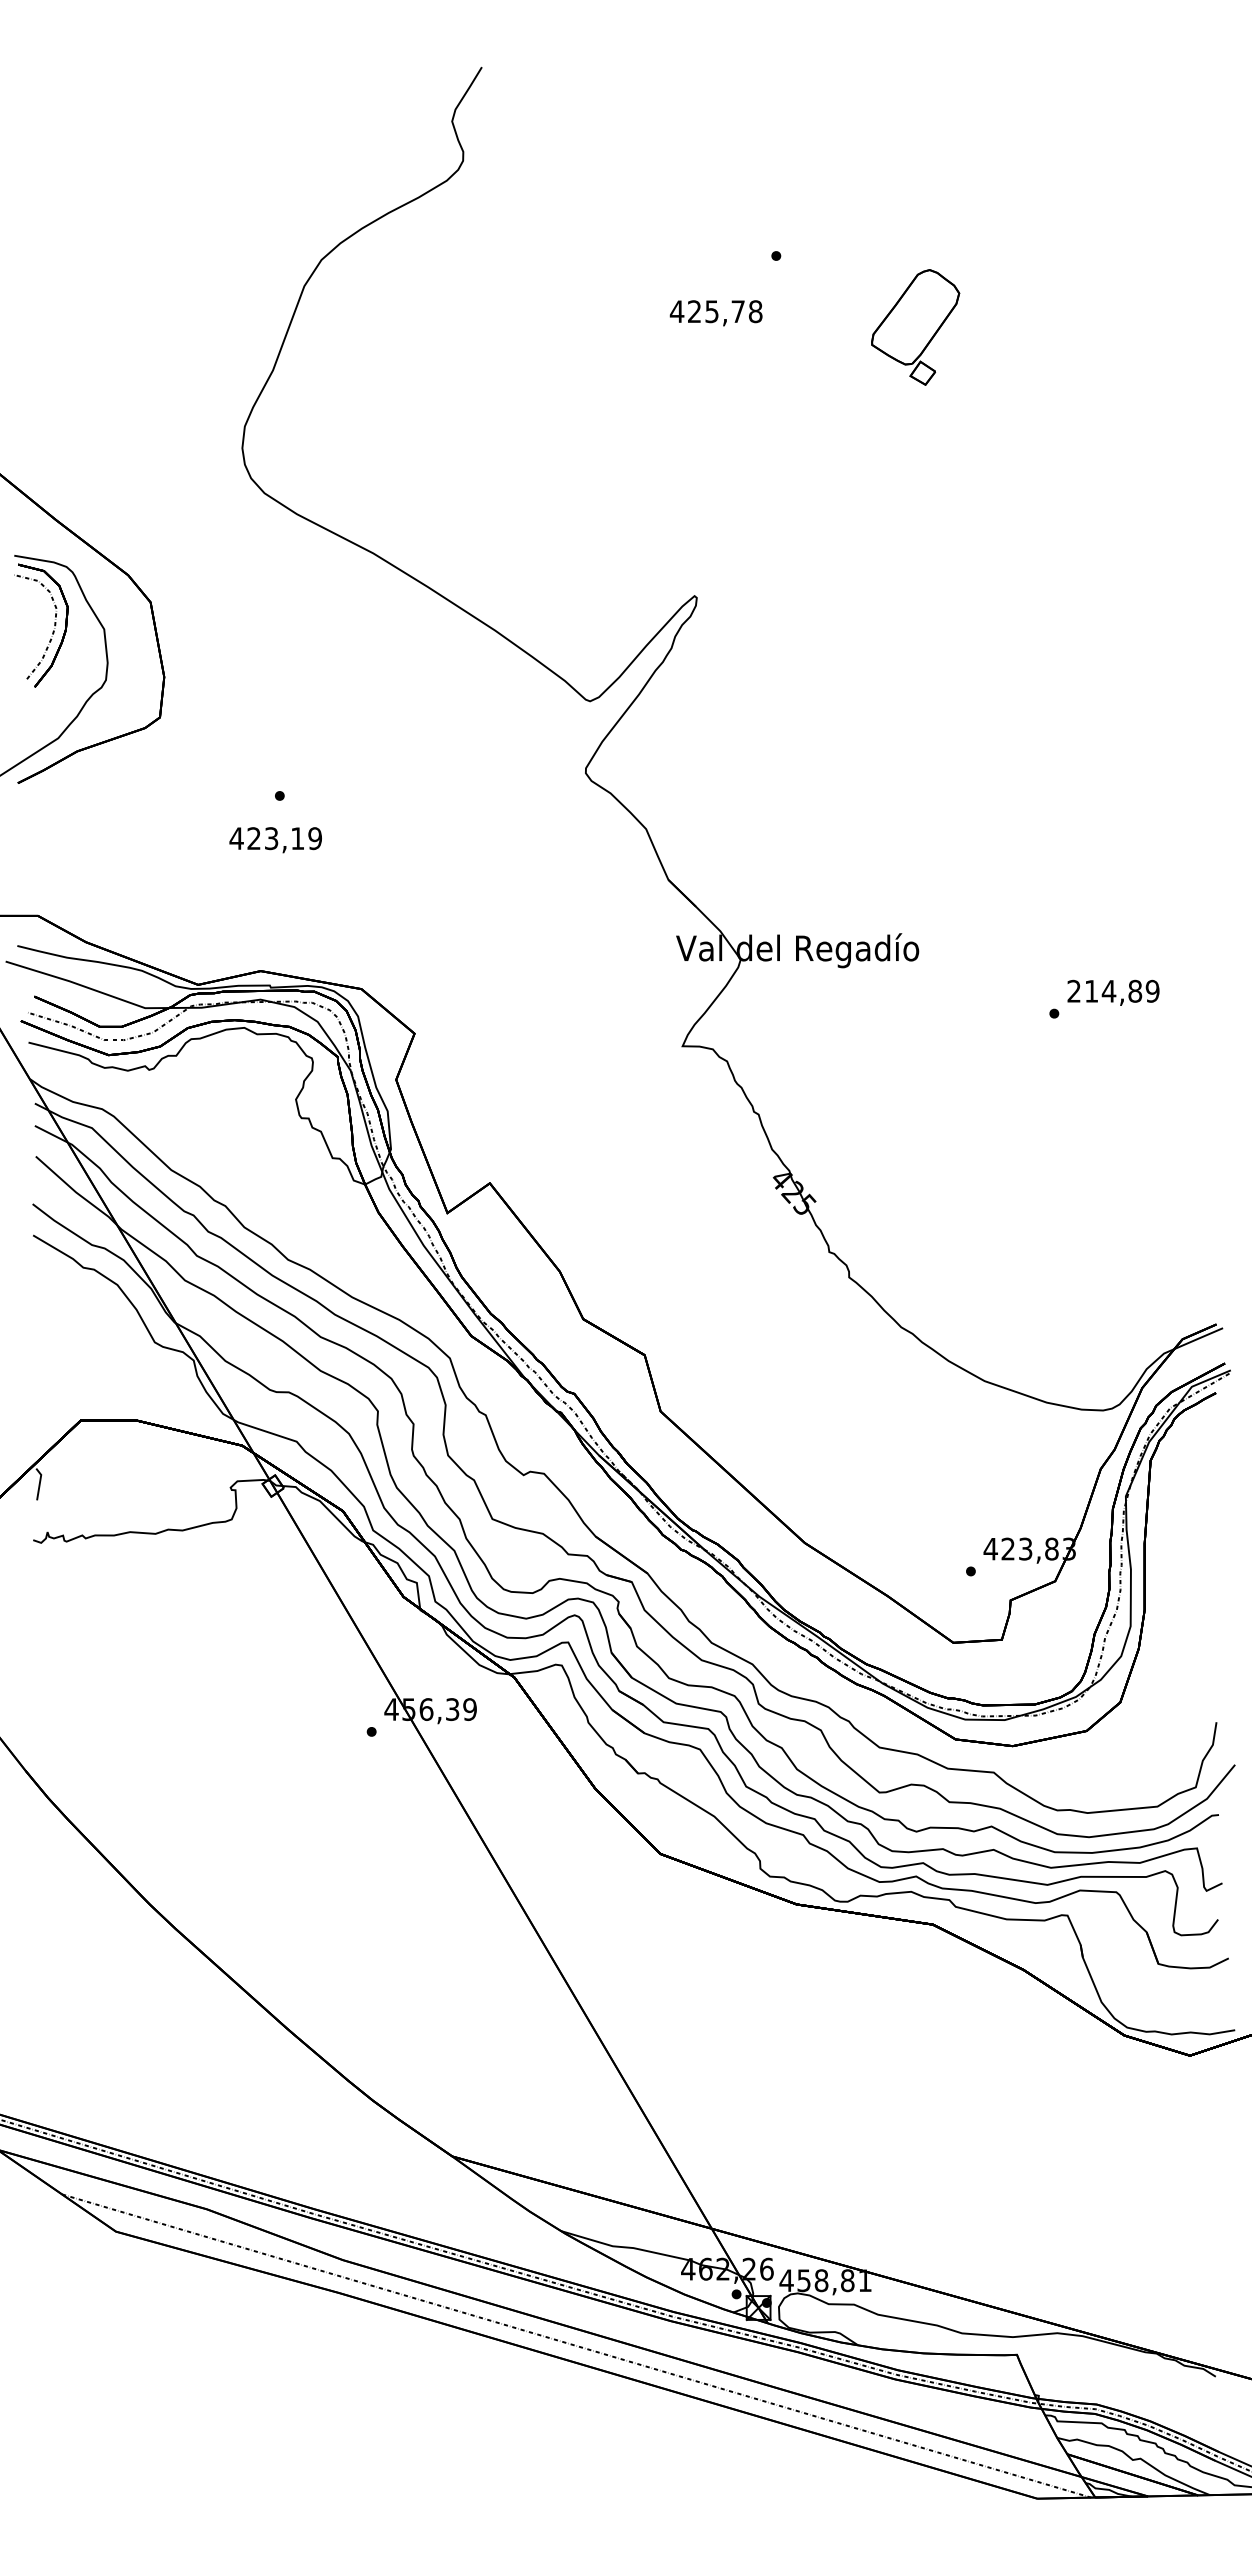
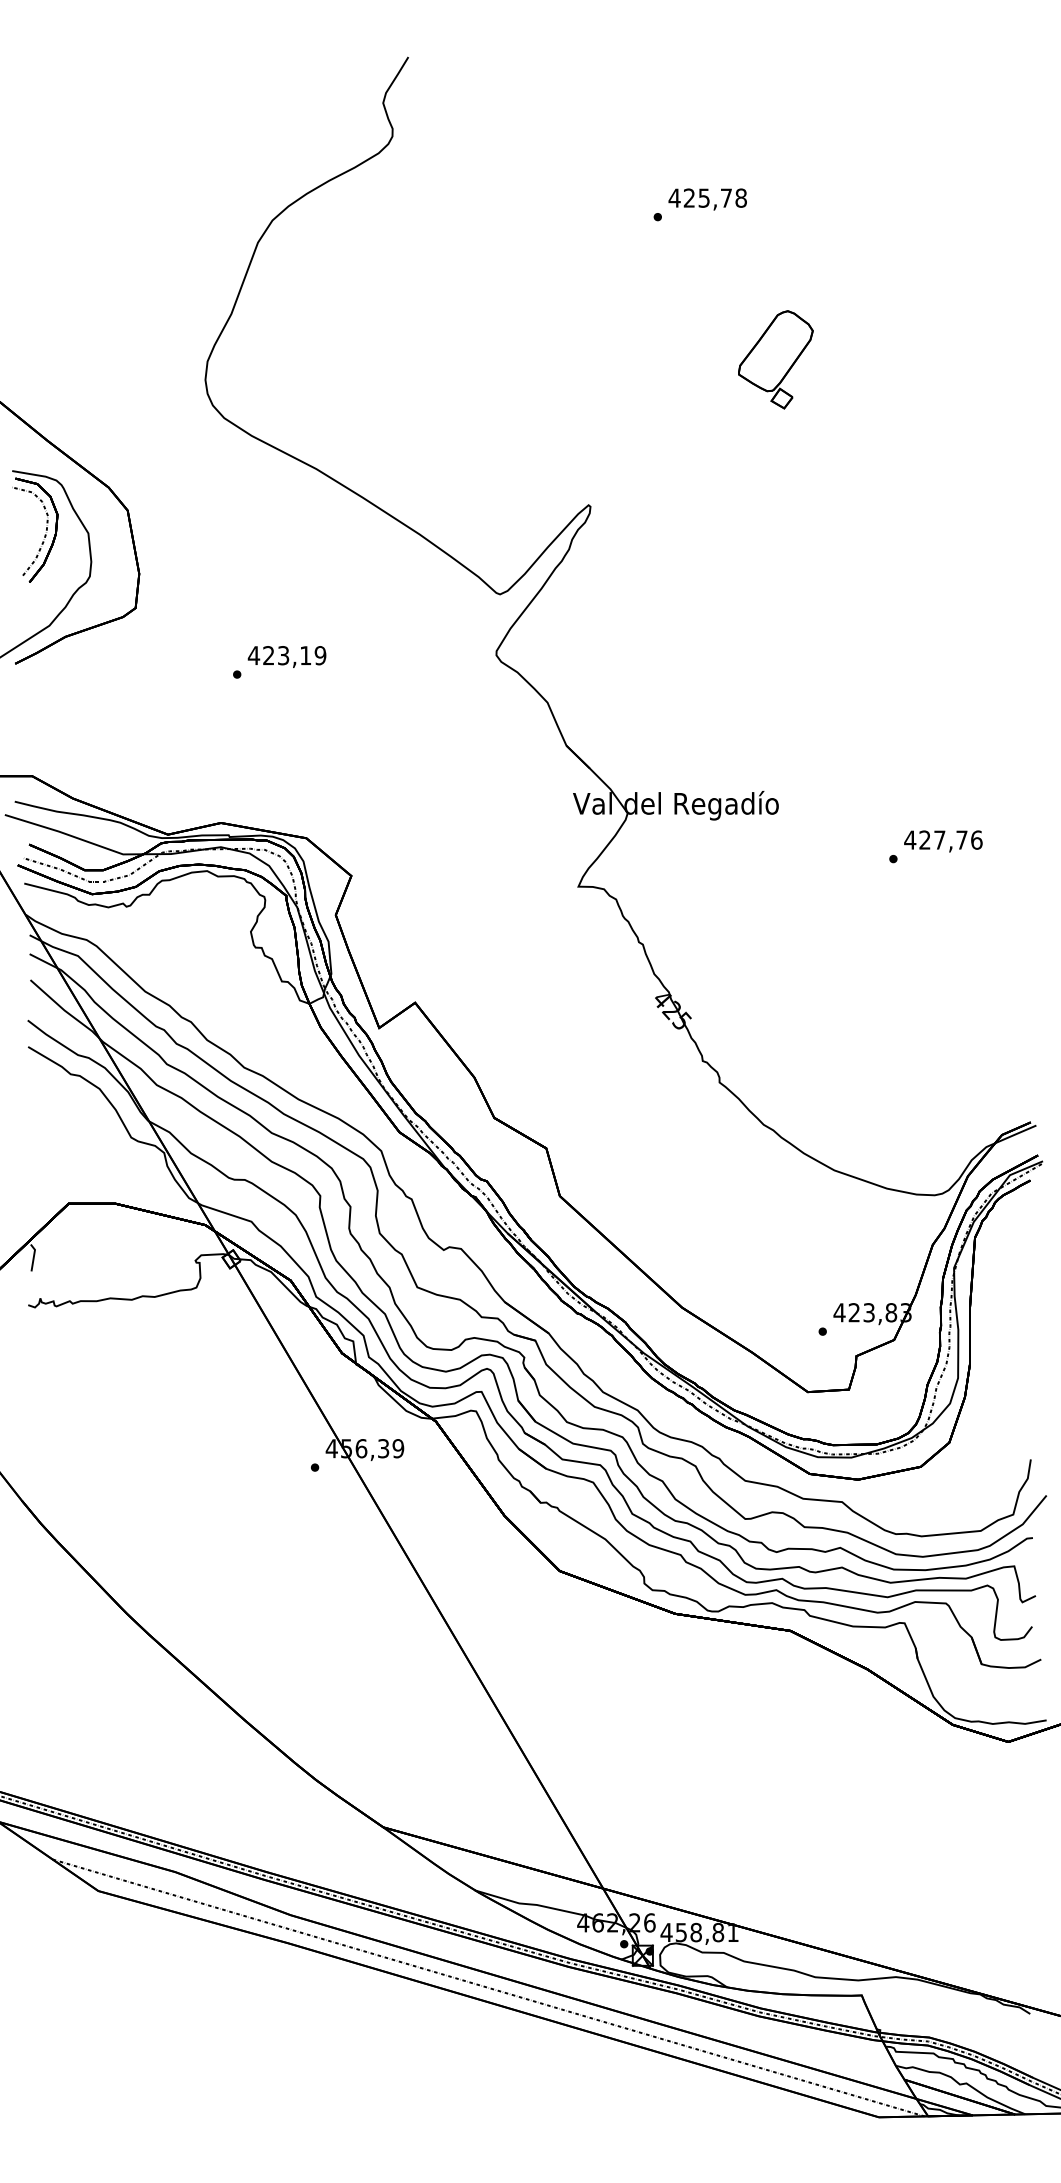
text: (715, 313) -> (707, 199), moved
part: (915, 327) -> (775, 359), moved
text: (275, 840) -> (286, 657), moved
text: (1112, 990) -> (942, 839), 214,89 -> 427,76

